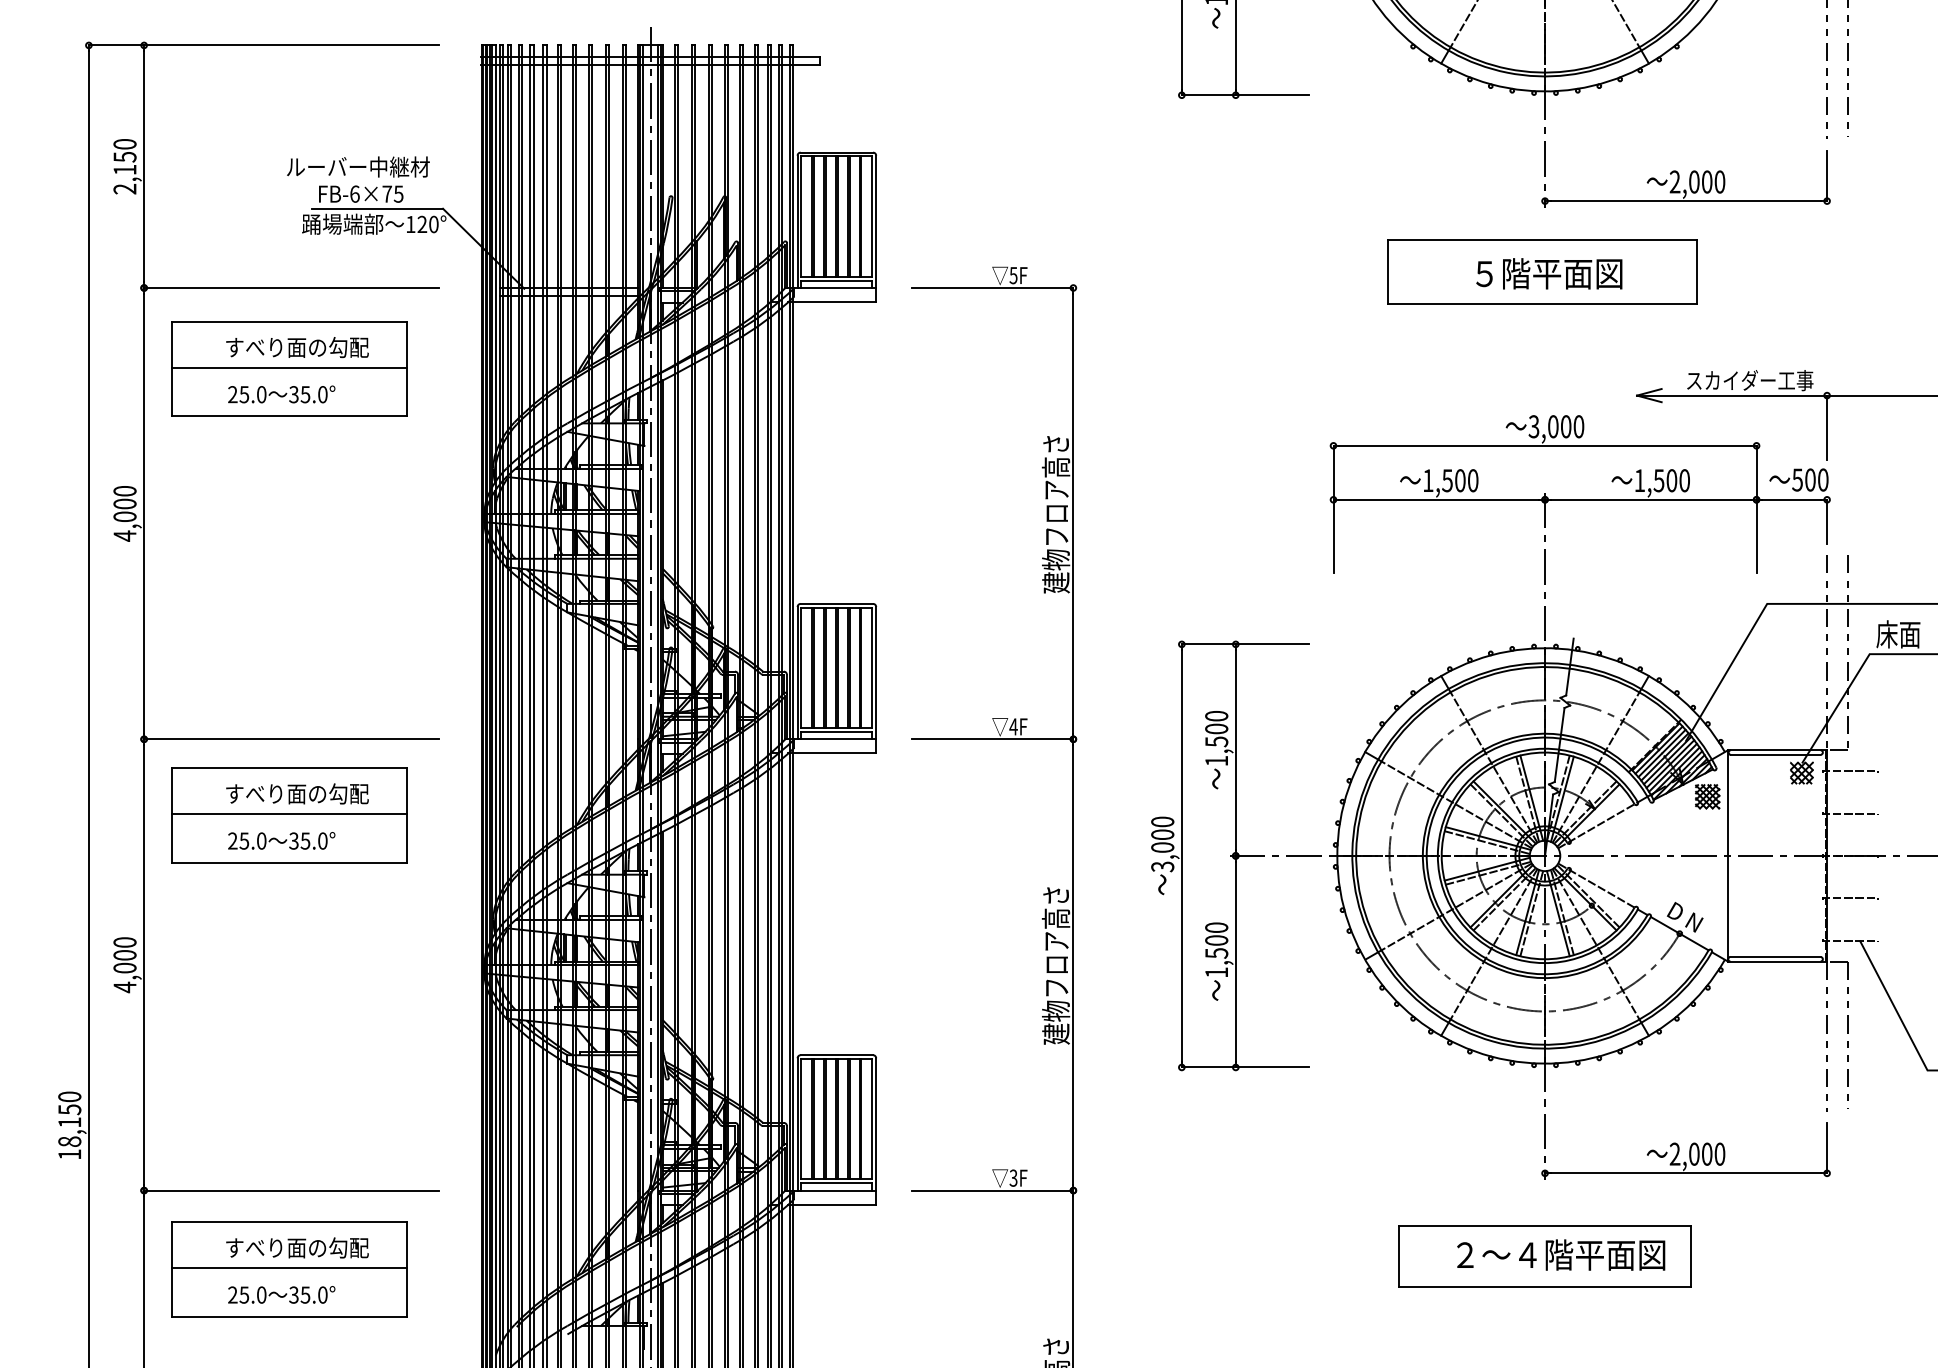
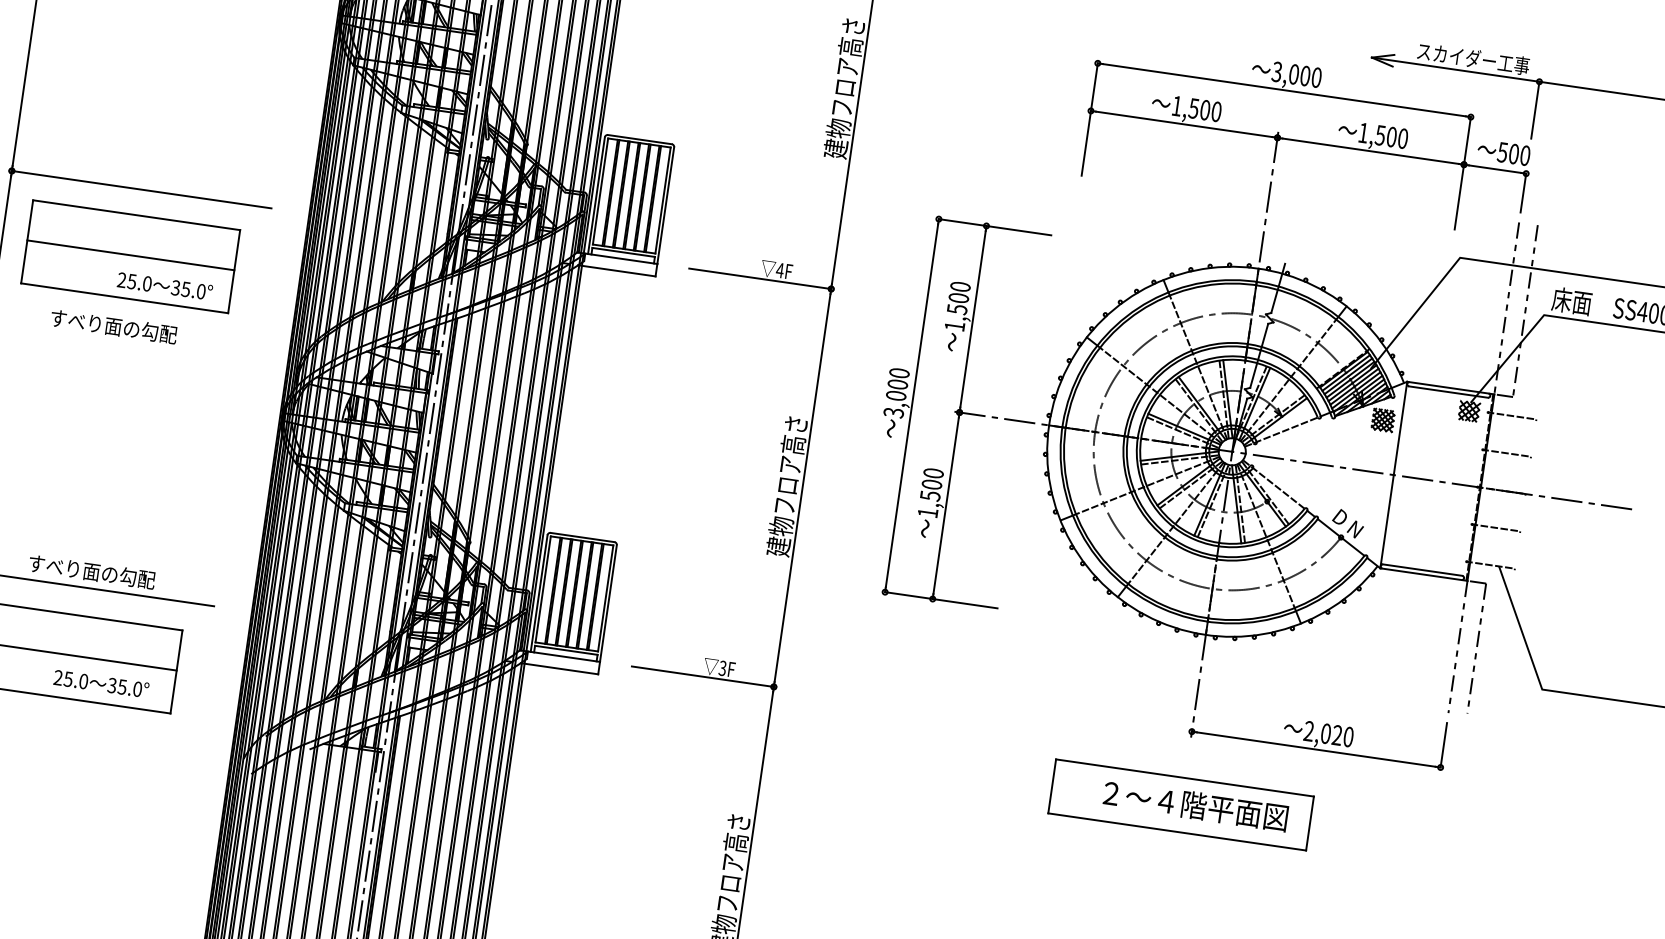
text: (297, 793) -> (114, 326), moved
text: (281, 840) -> (164, 285), moved
text: (1706, 1153) -> (1336, 734), 2,000 -> 2,020
text: (297, 1247) -> (92, 571), moved
text: (281, 1294) -> (101, 683), moved

